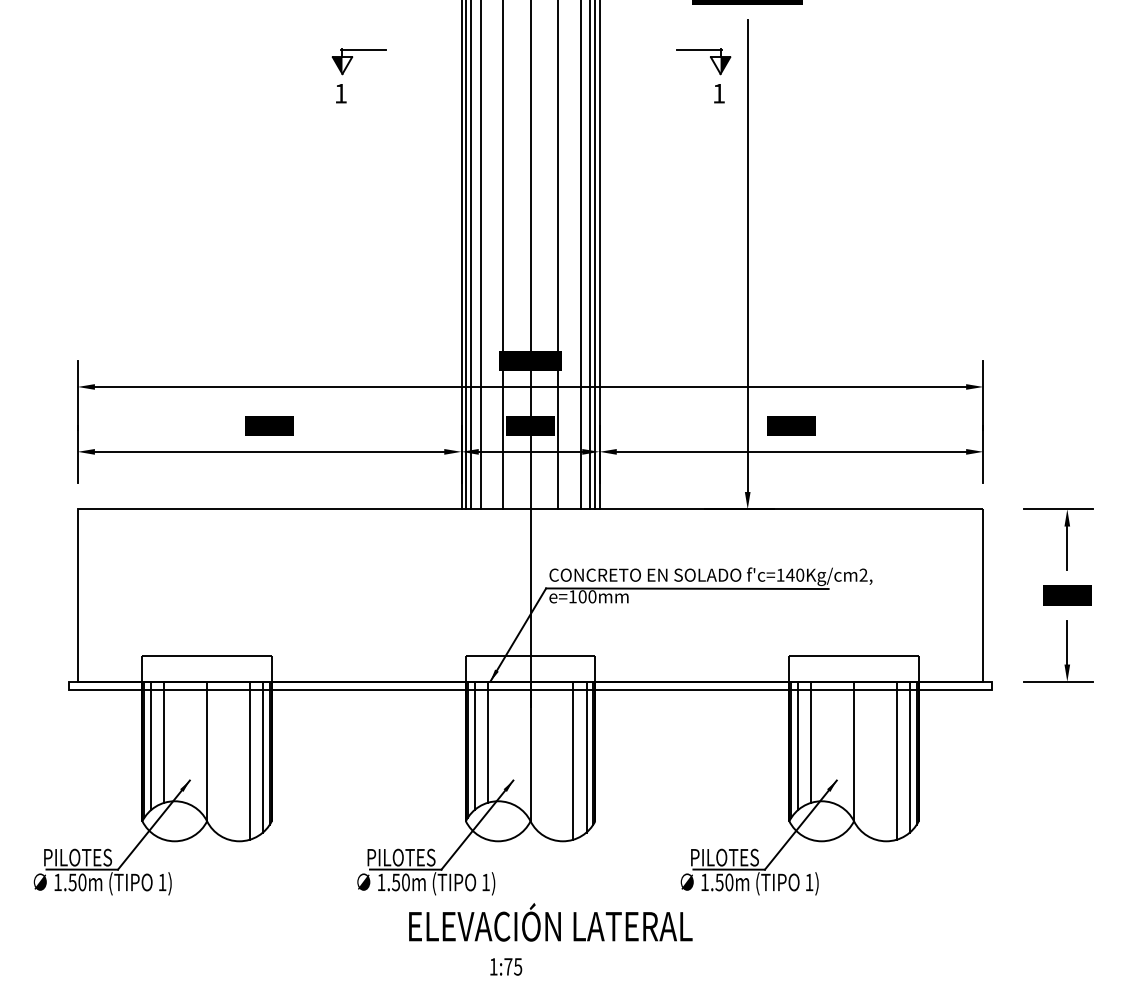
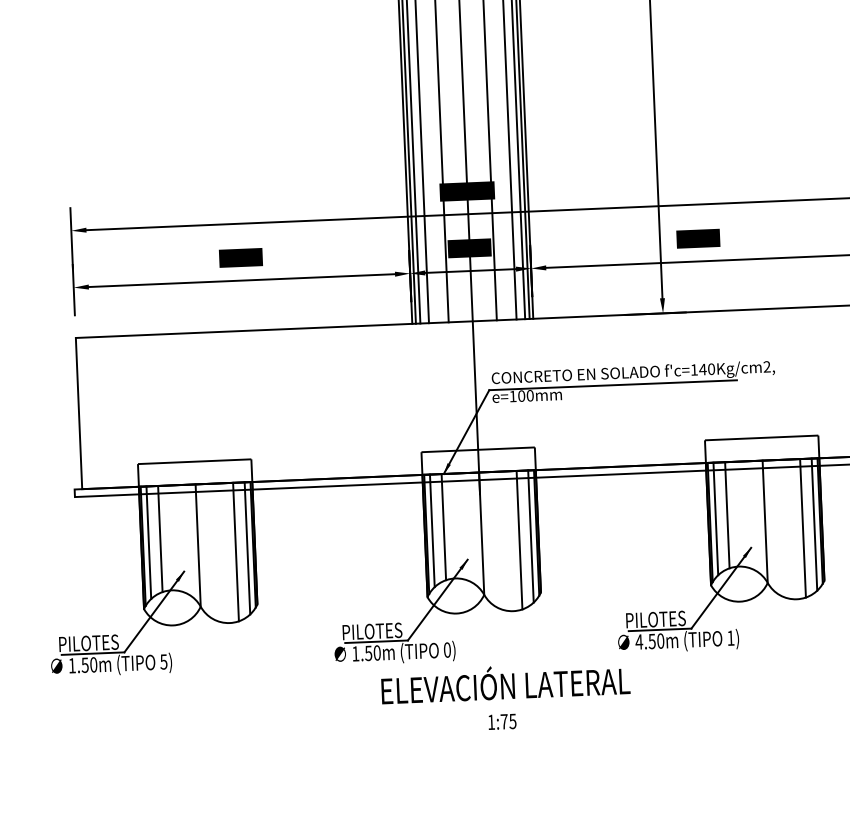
text: (704, 881) -> (638, 641), 1.50m -> 4.50m
text: (162, 882) -> (163, 661), 1) -> 5)
text: (485, 882) -> (446, 650), 1) -> 0)
text: (506, 966) -> (502, 721), moved

